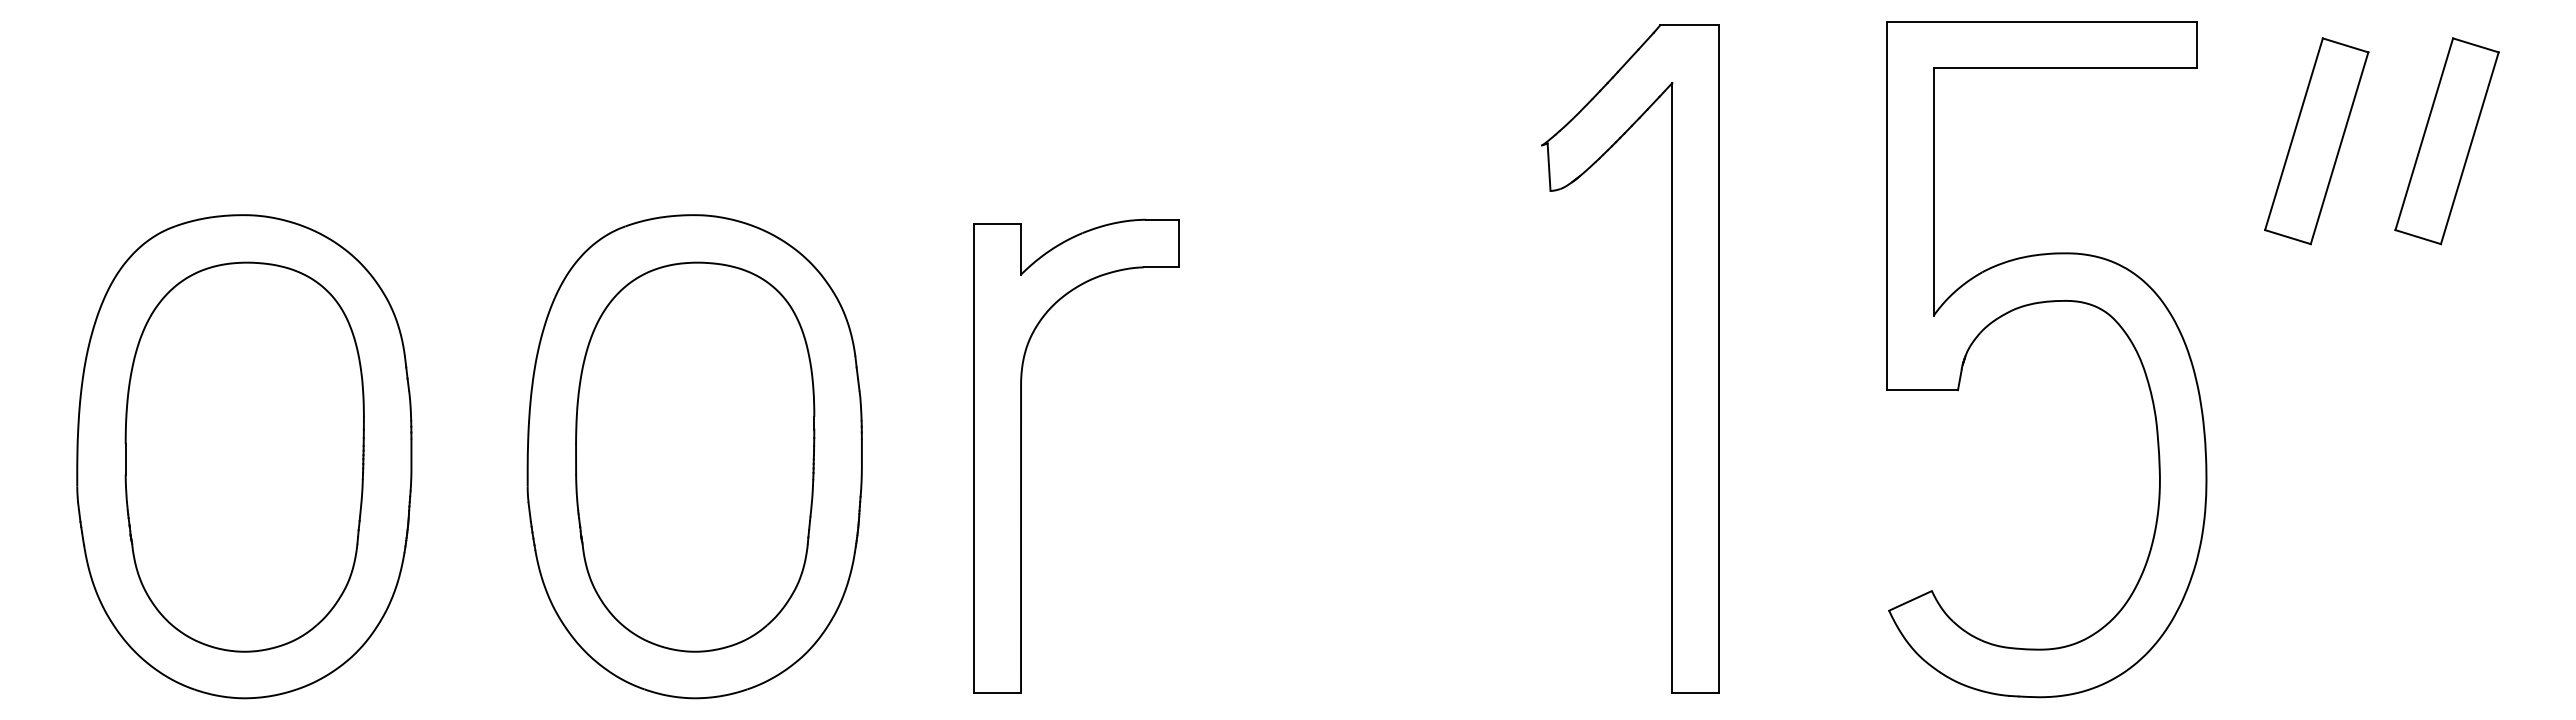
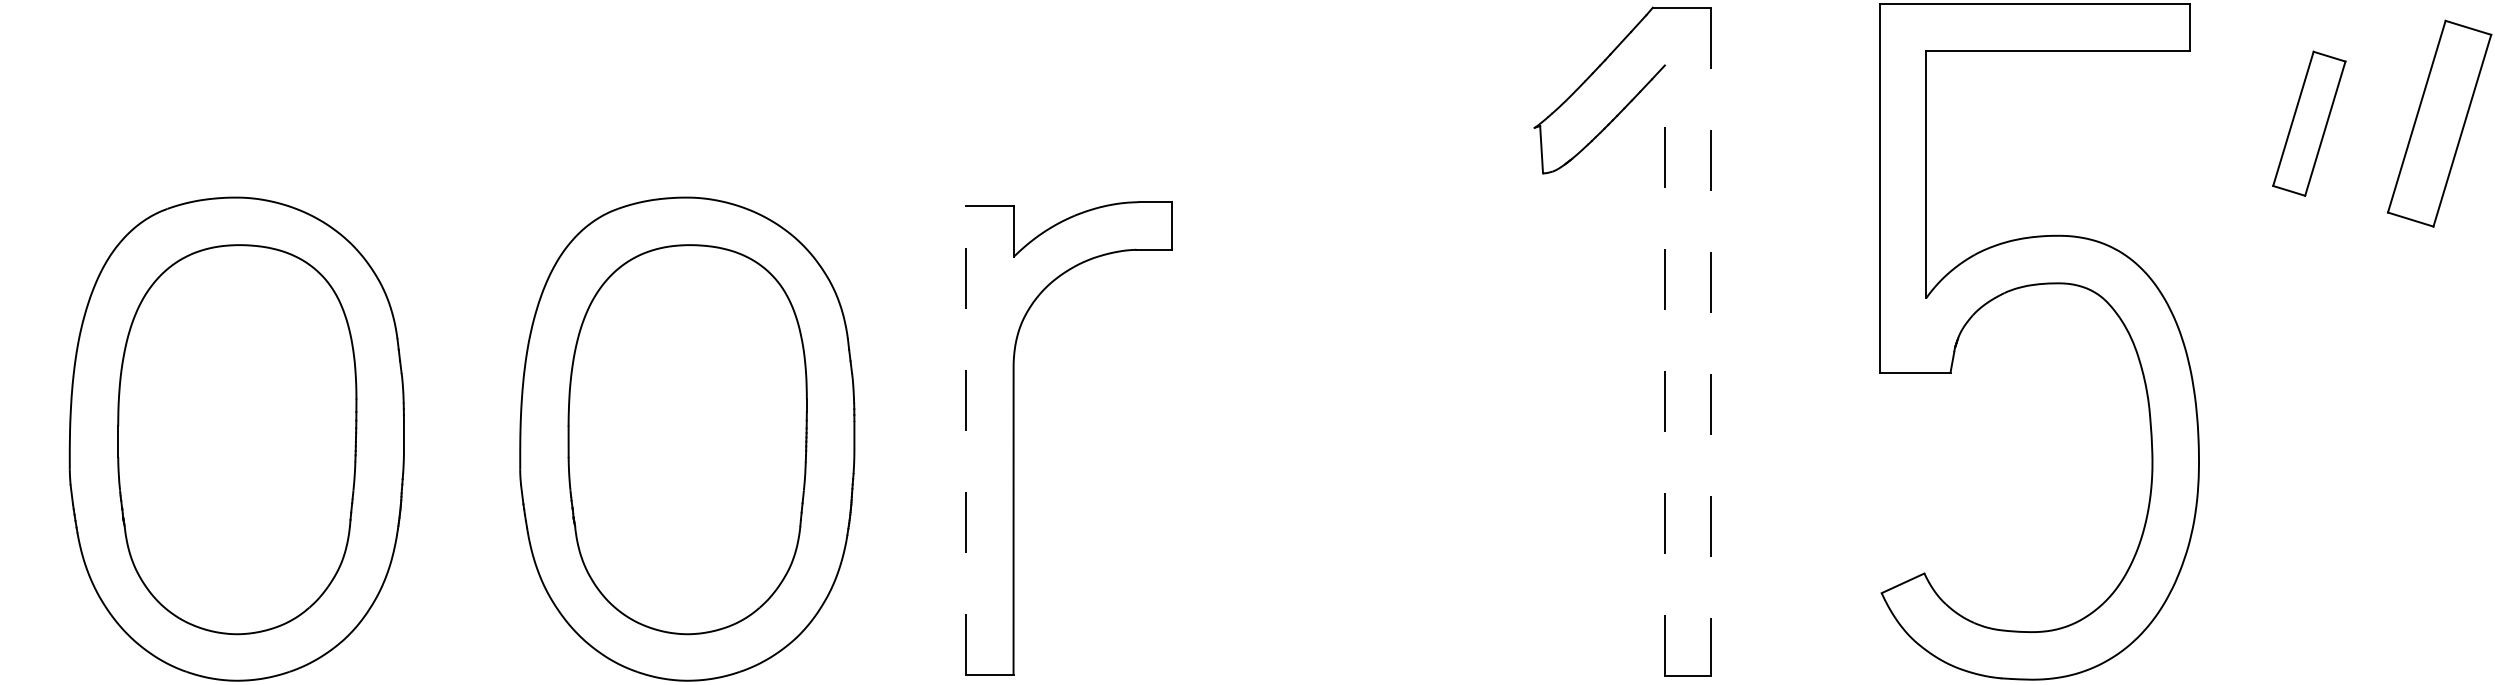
part: (2316, 141) -> (2309, 123), size x0.7
line: (1718, 359) -> (1711, 341), solid -> dashed
line: (1672, 387) -> (1665, 369), solid -> dashed
line: (973, 458) -> (966, 440), solid -> dashed

